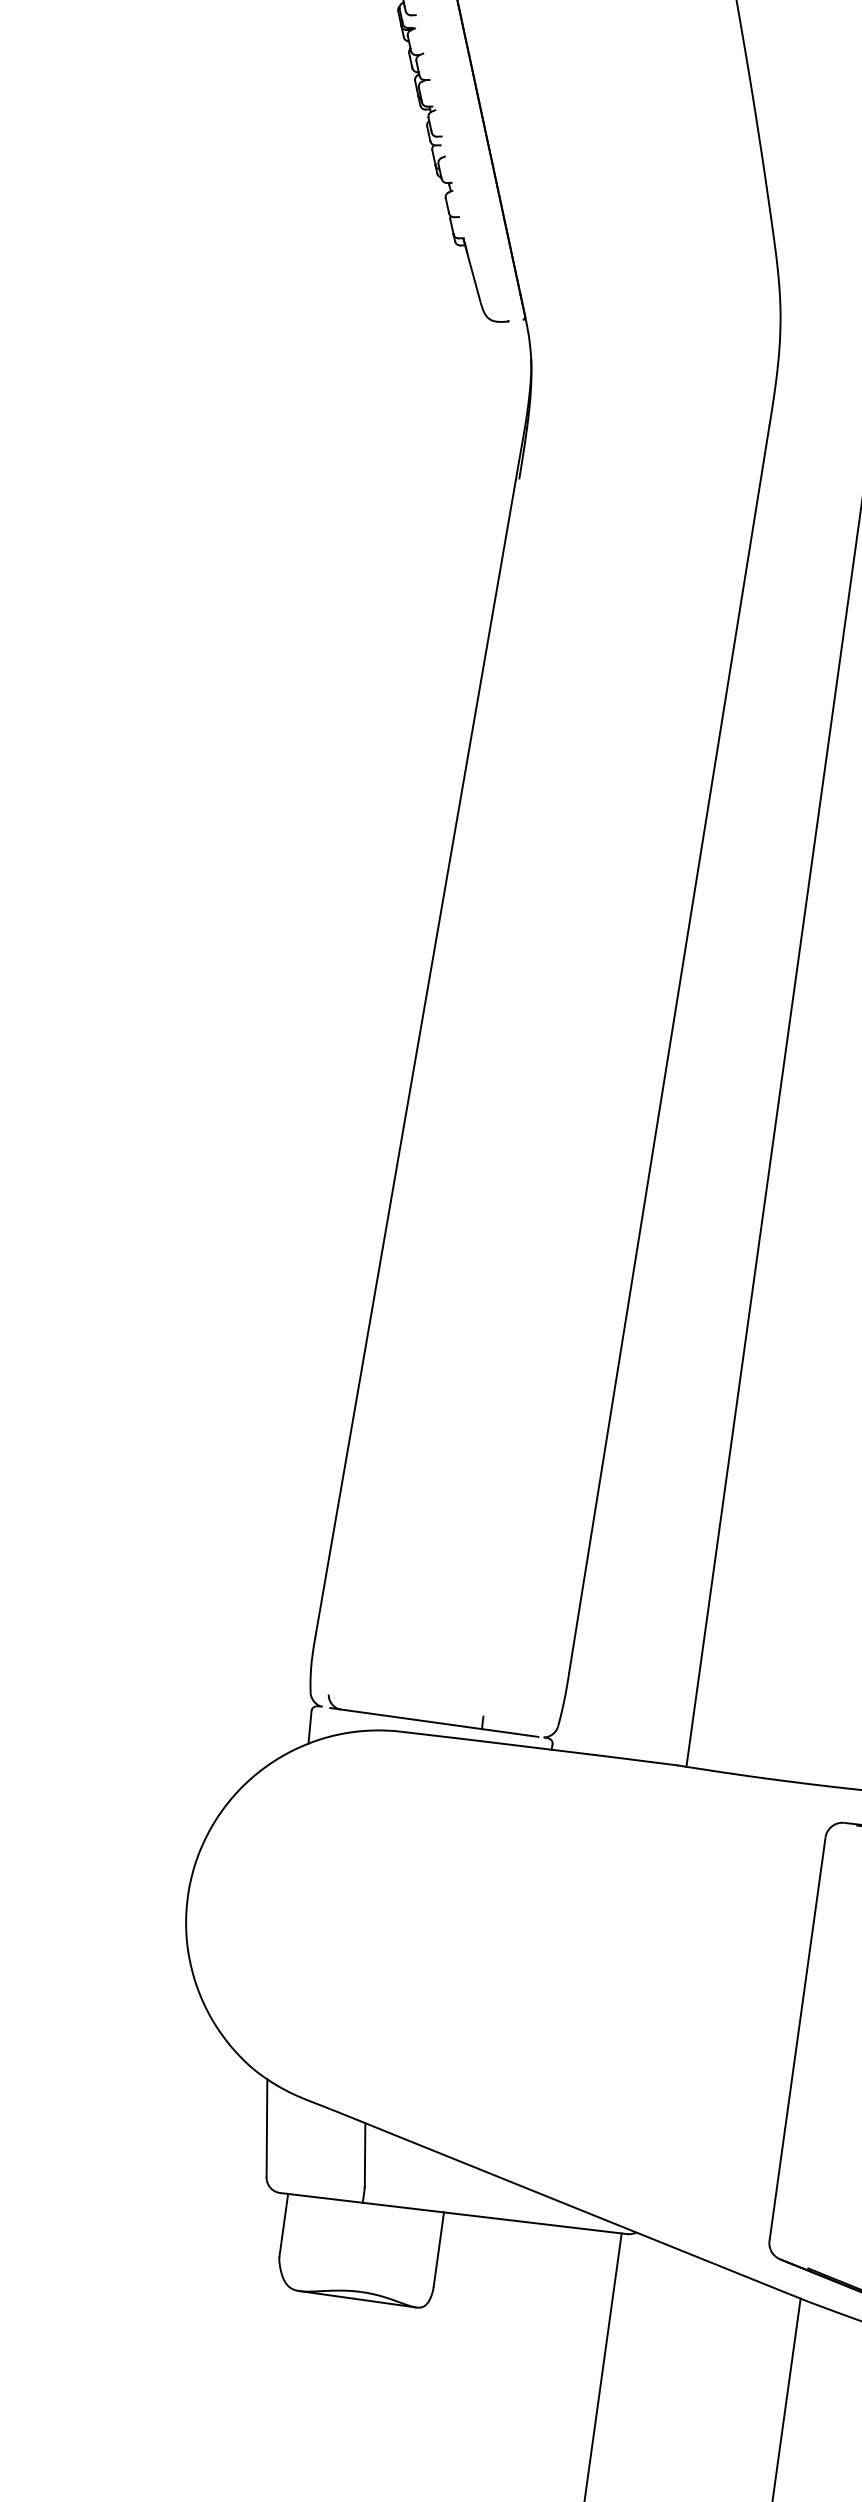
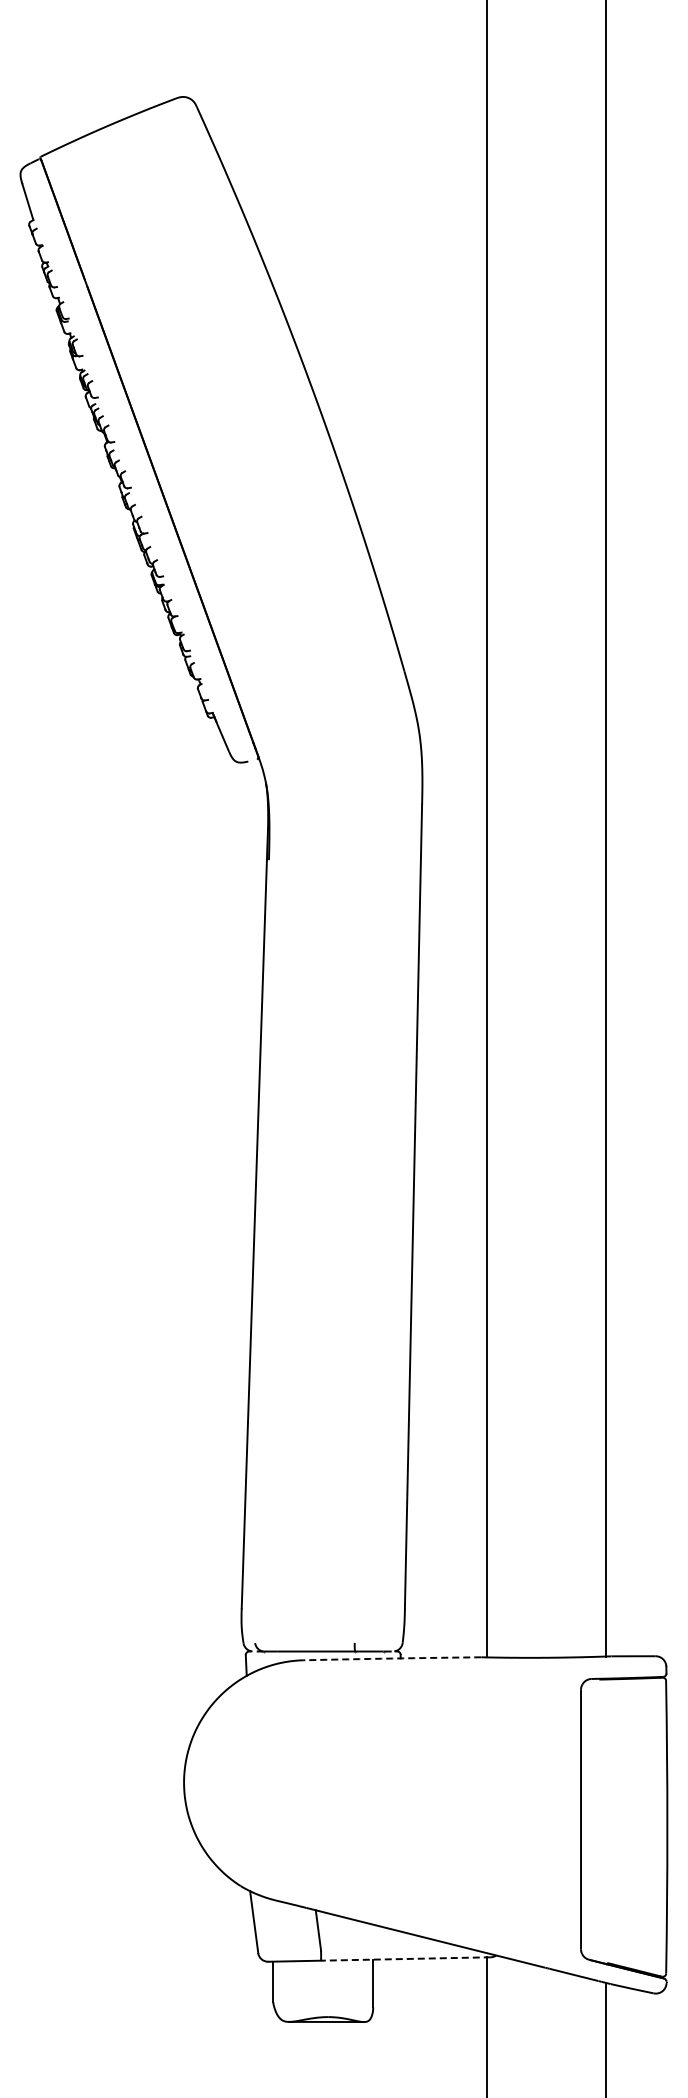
arc: (539, 1748) -> (392, 1658), solid -> dashed
line: (494, 2217) -> (405, 1958), solid -> dashed

